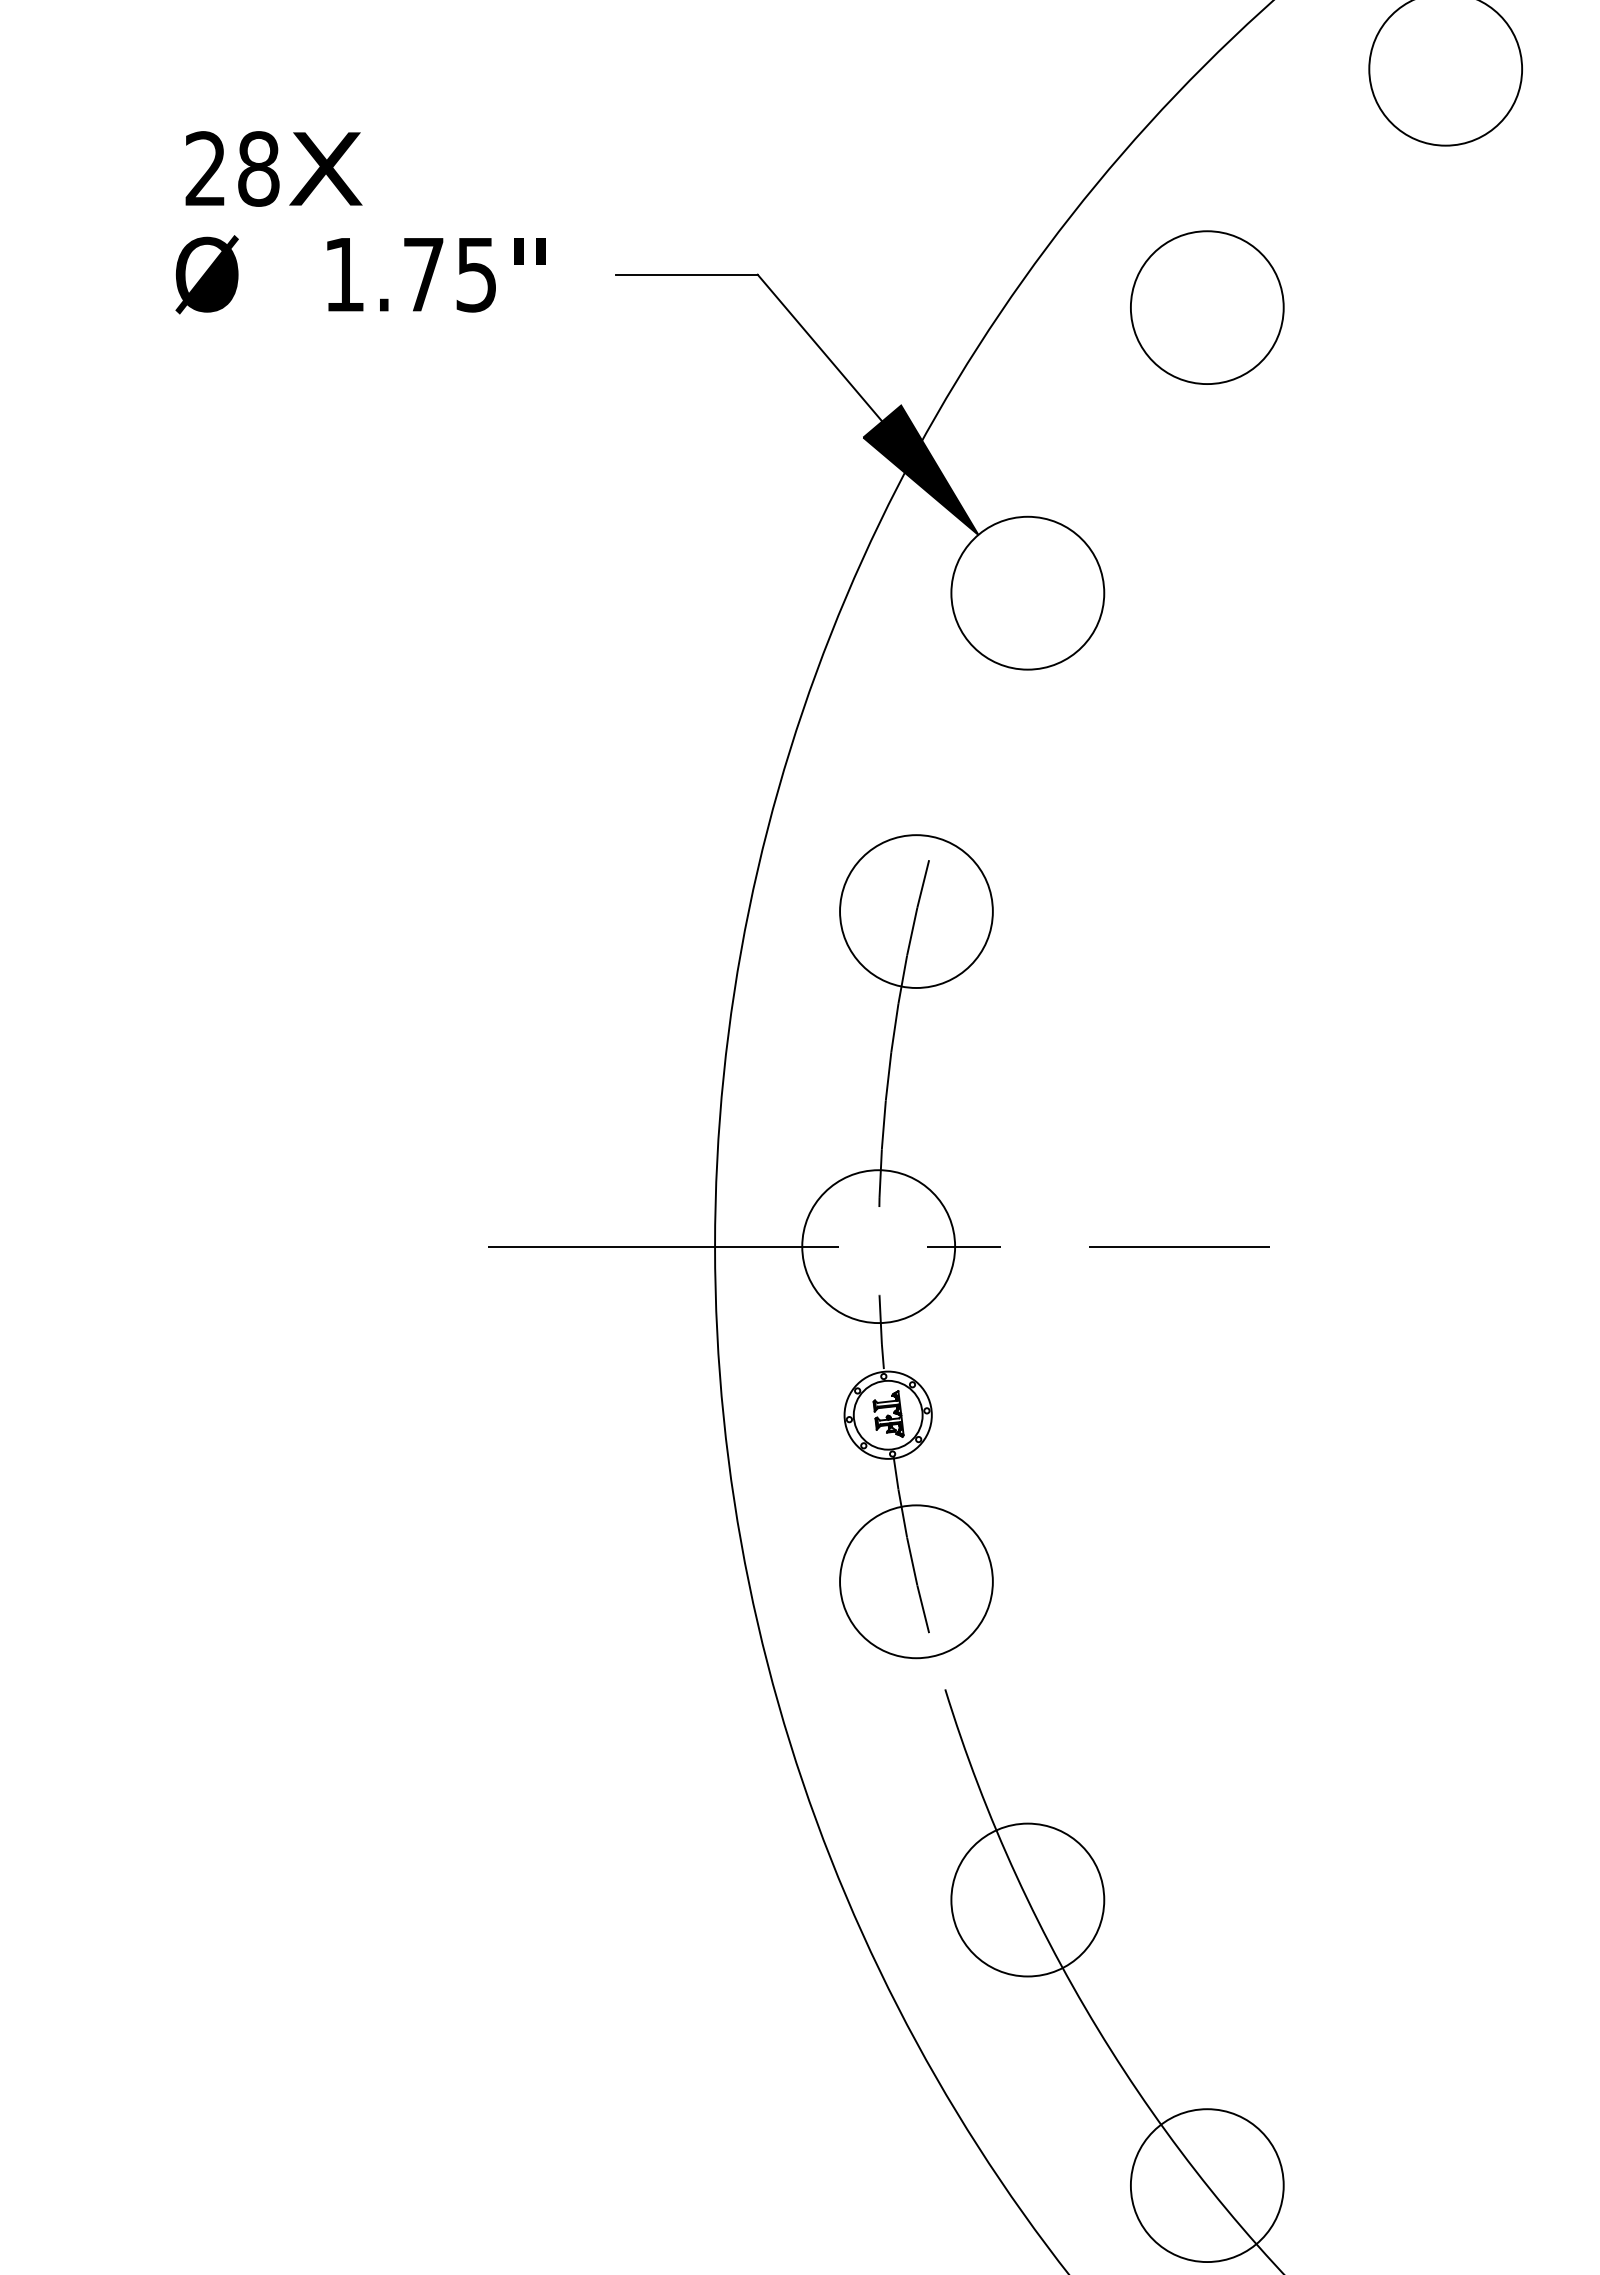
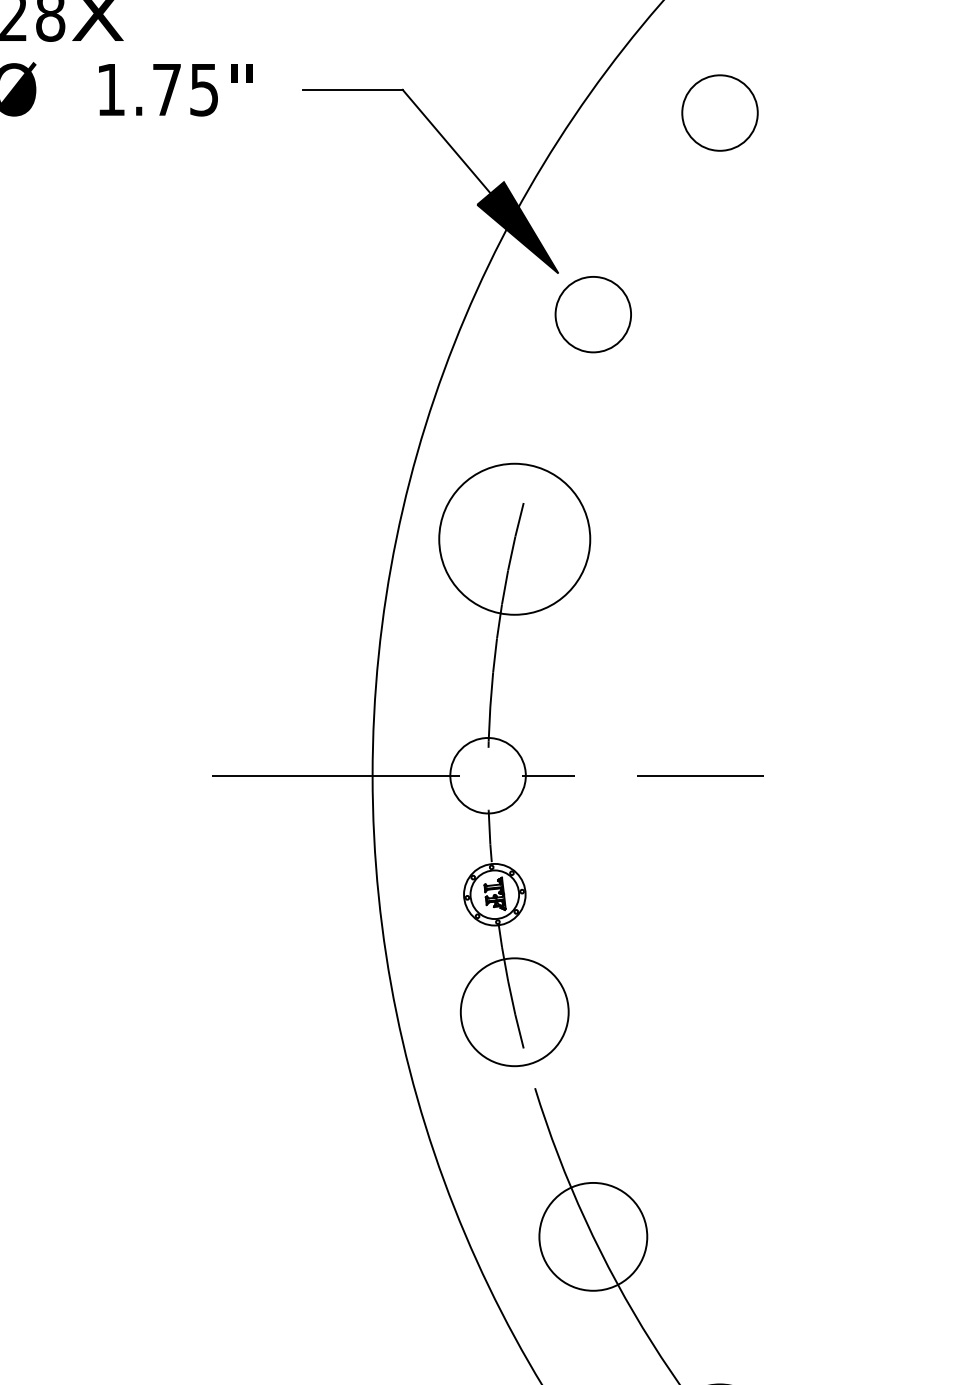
circle: (1207, 307) -> (720, 112), size x0.7
circle: (1027, 592) -> (593, 314), size x0.7
circle: (916, 911) -> (514, 539), size x1.4
circle: (878, 1246) -> (487, 775), size x0.7

